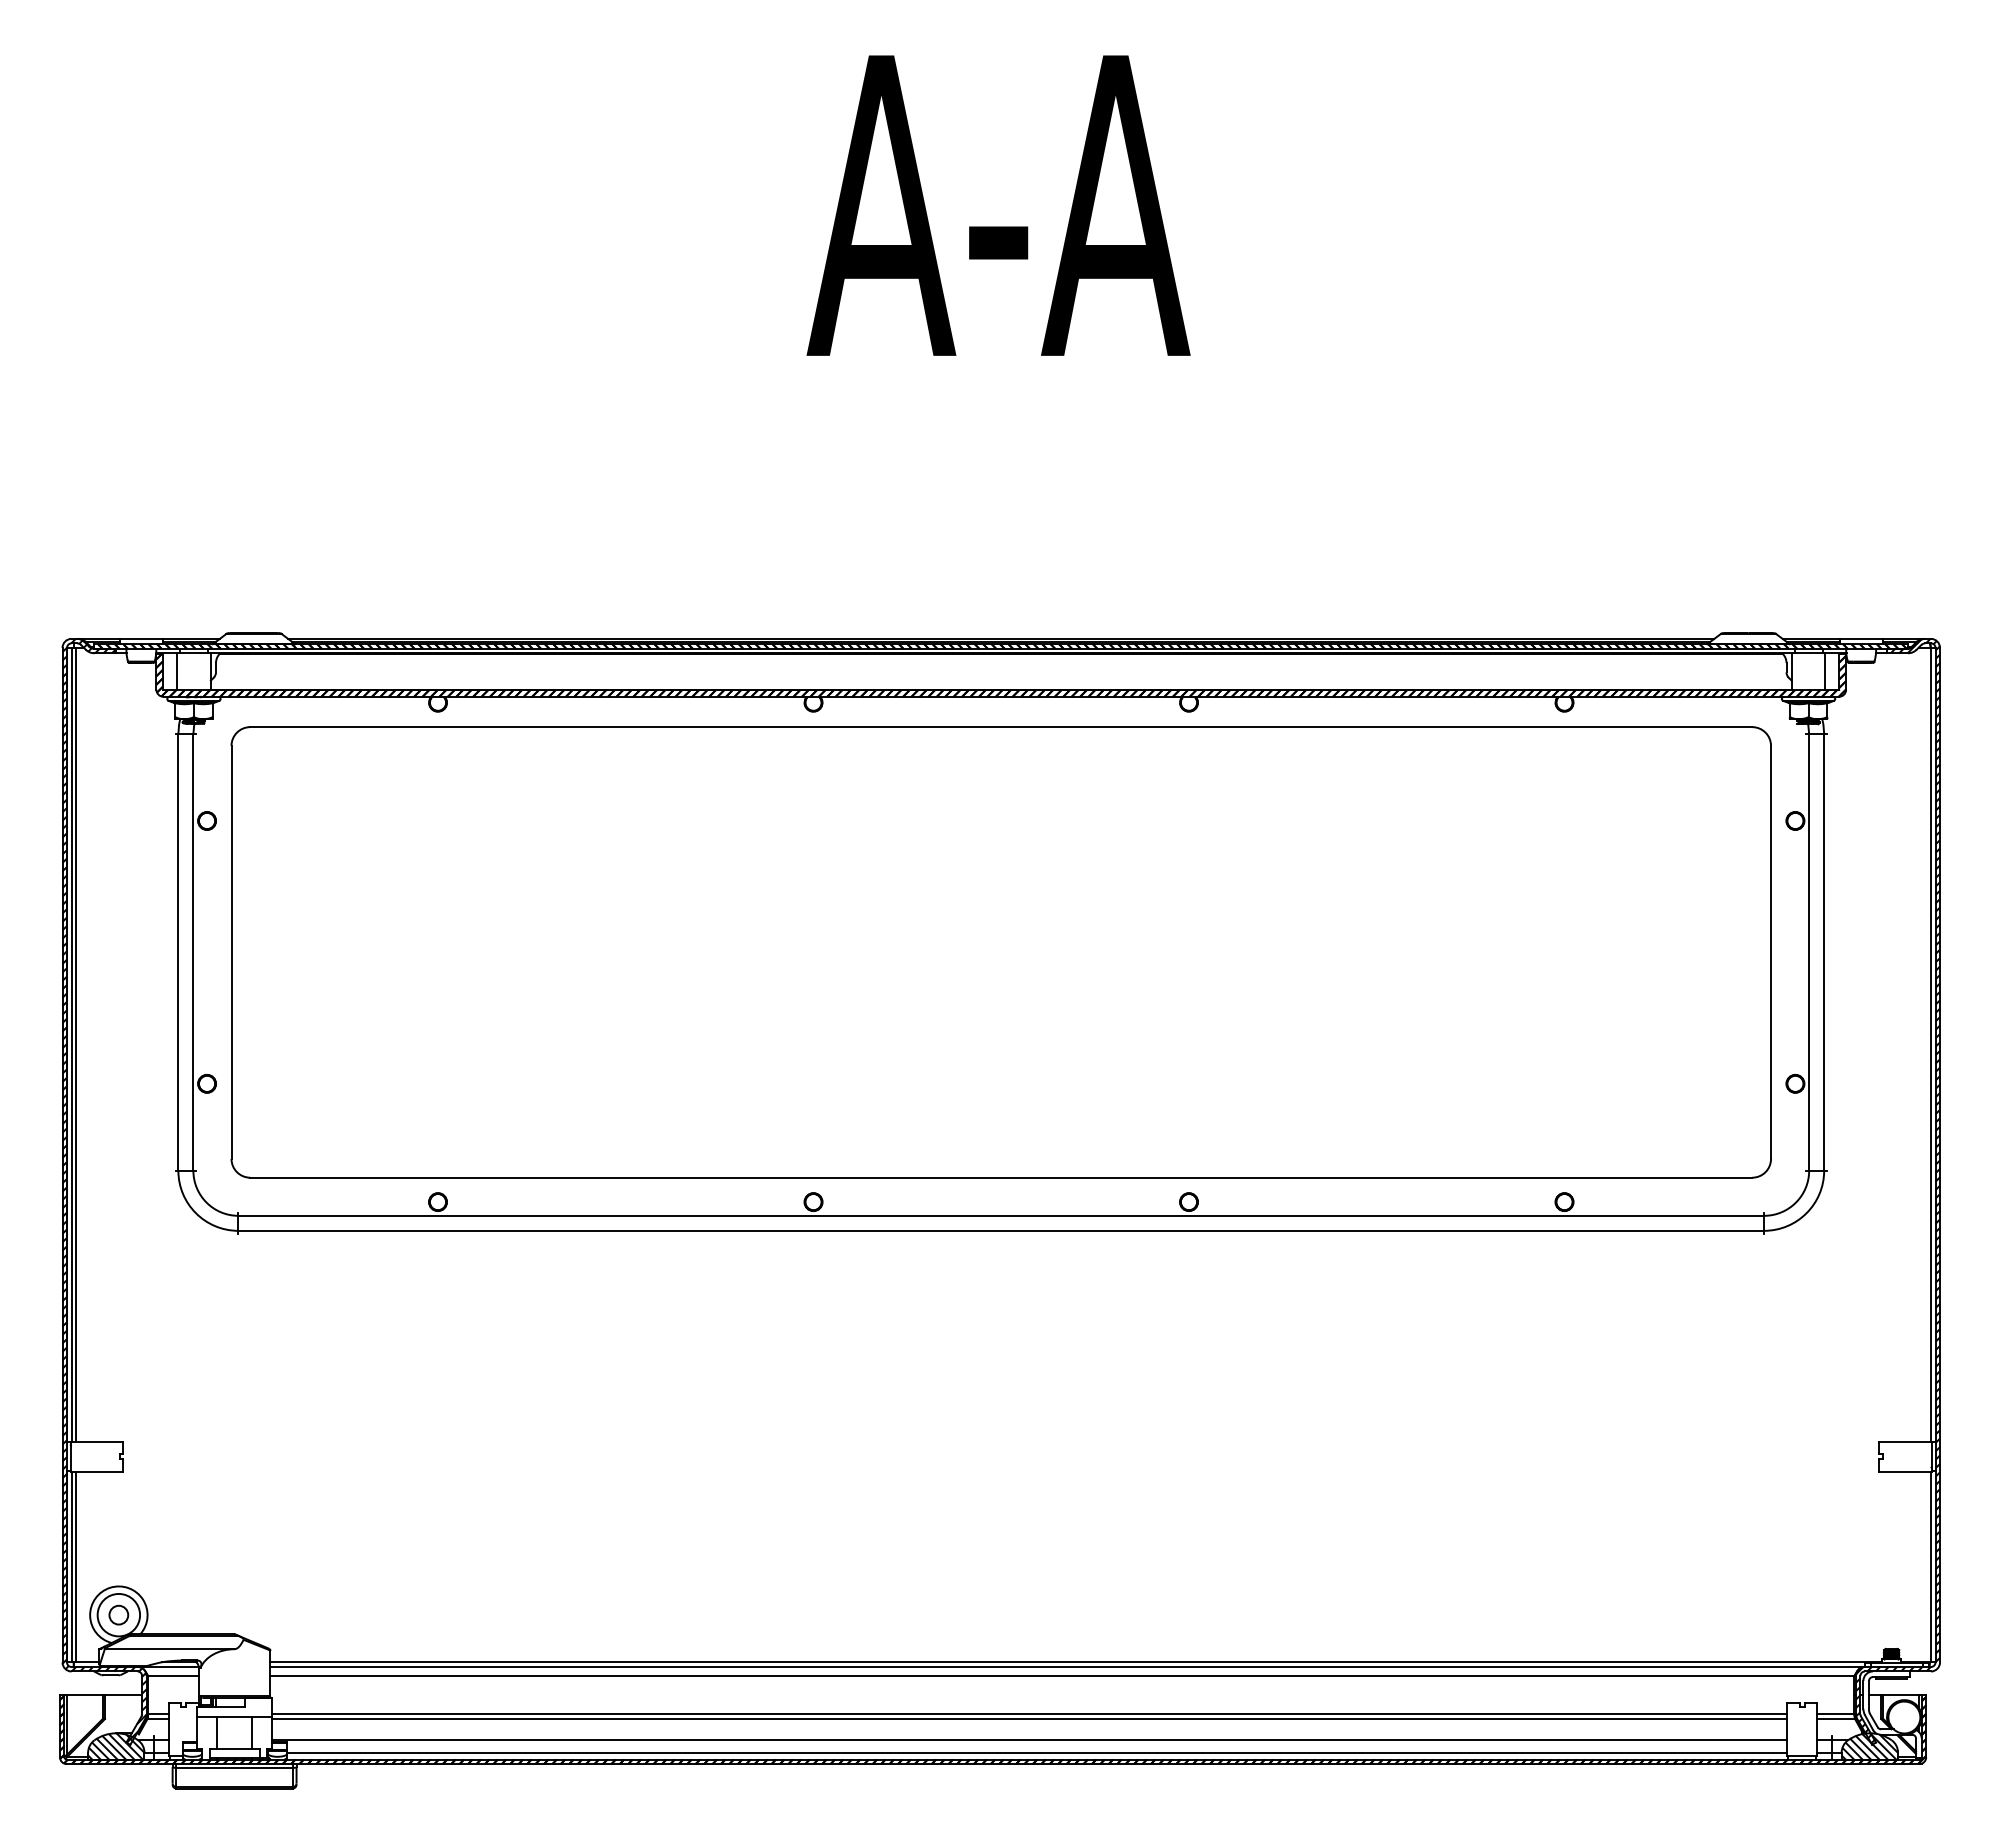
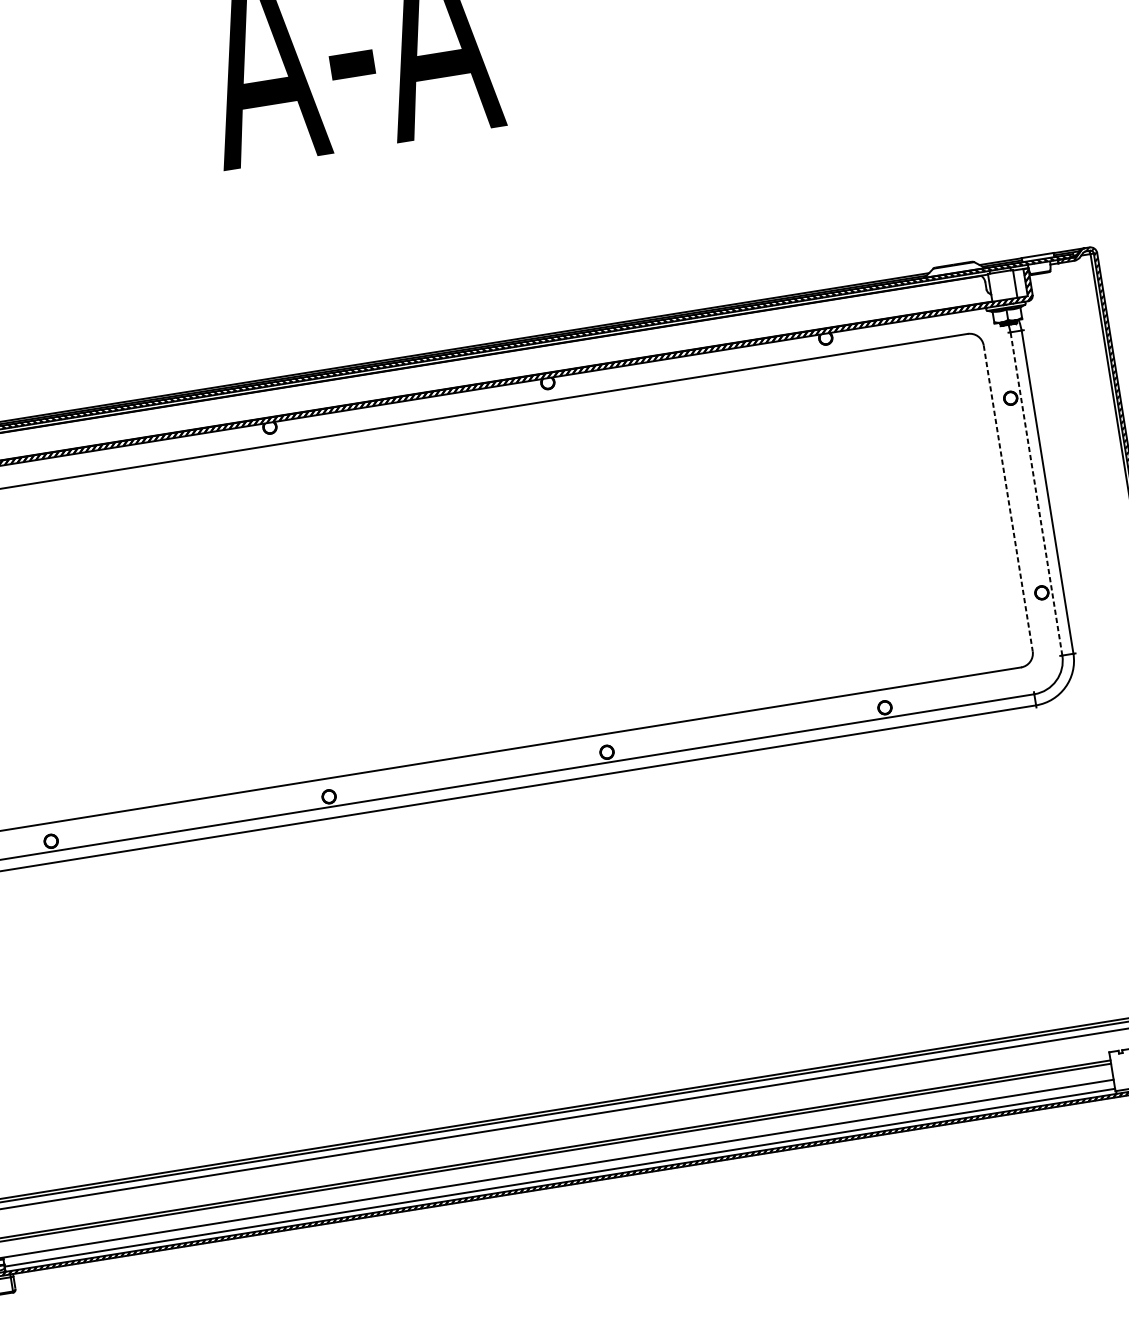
line: (1809, 951) -> (1036, 493), solid -> dashed
line: (1771, 952) -> (1008, 498), solid -> dashed

